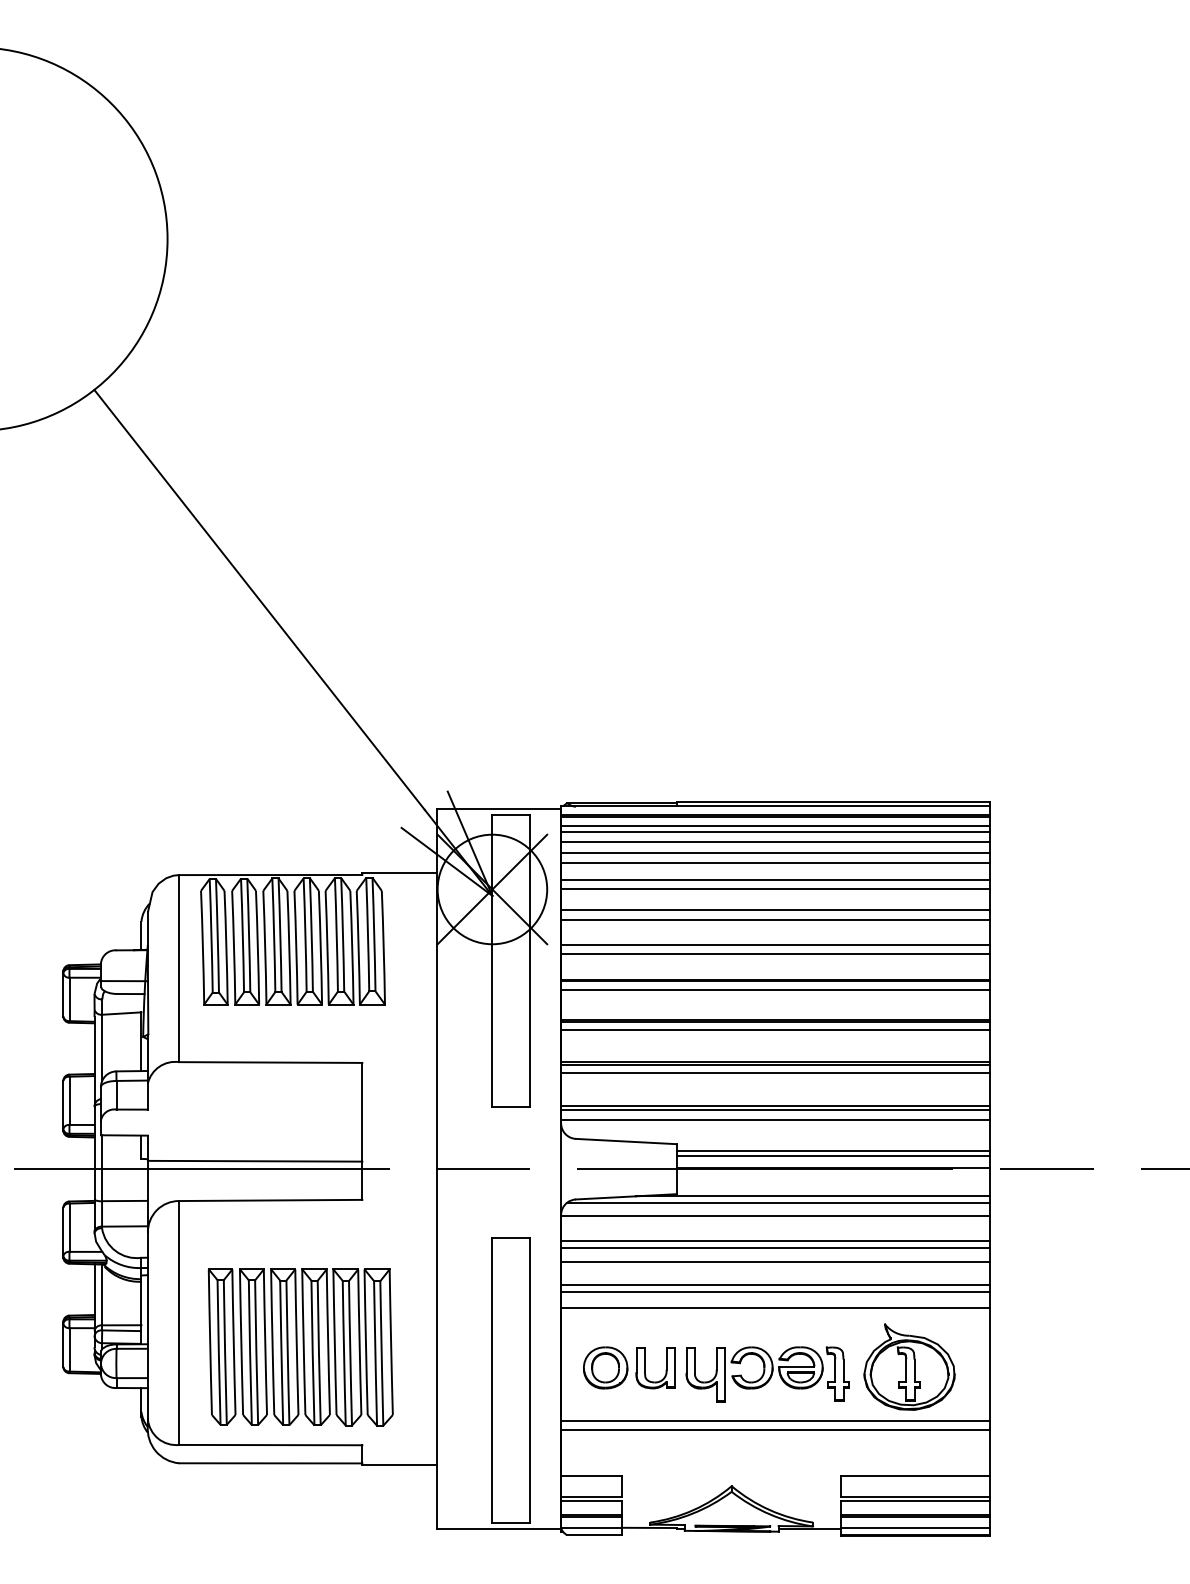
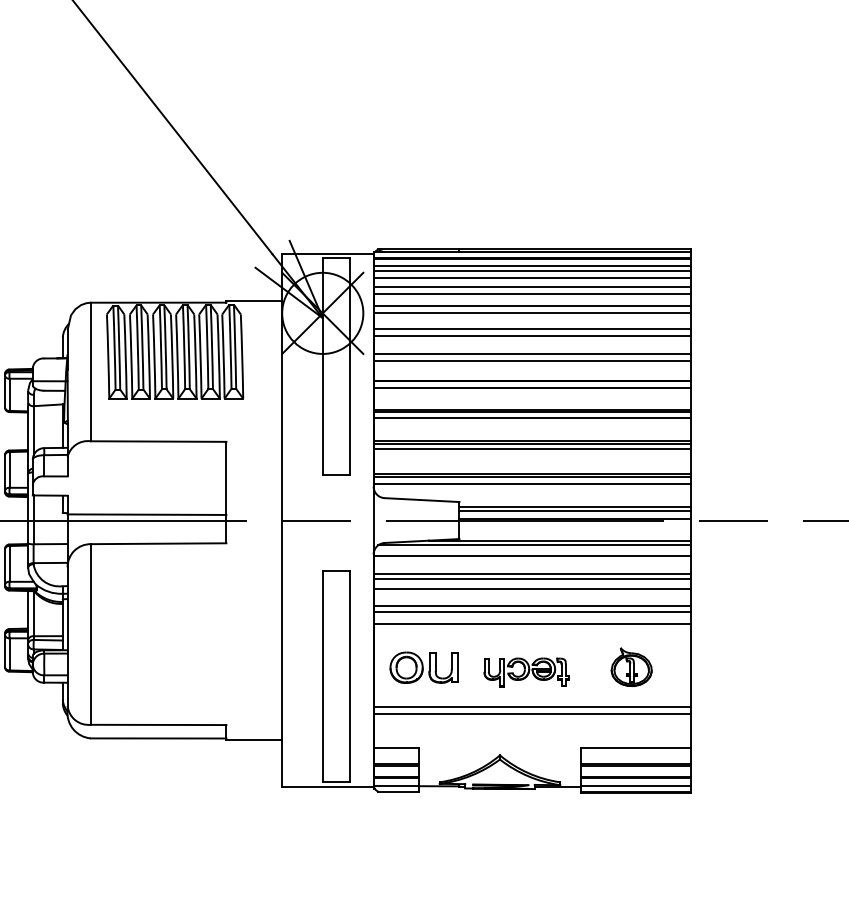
part: (300, 1347) -> (180, 652), removed
part: (909, 1366) -> (631, 666), size x0.6
part: (767, 1374) -> (526, 672), size x0.7

